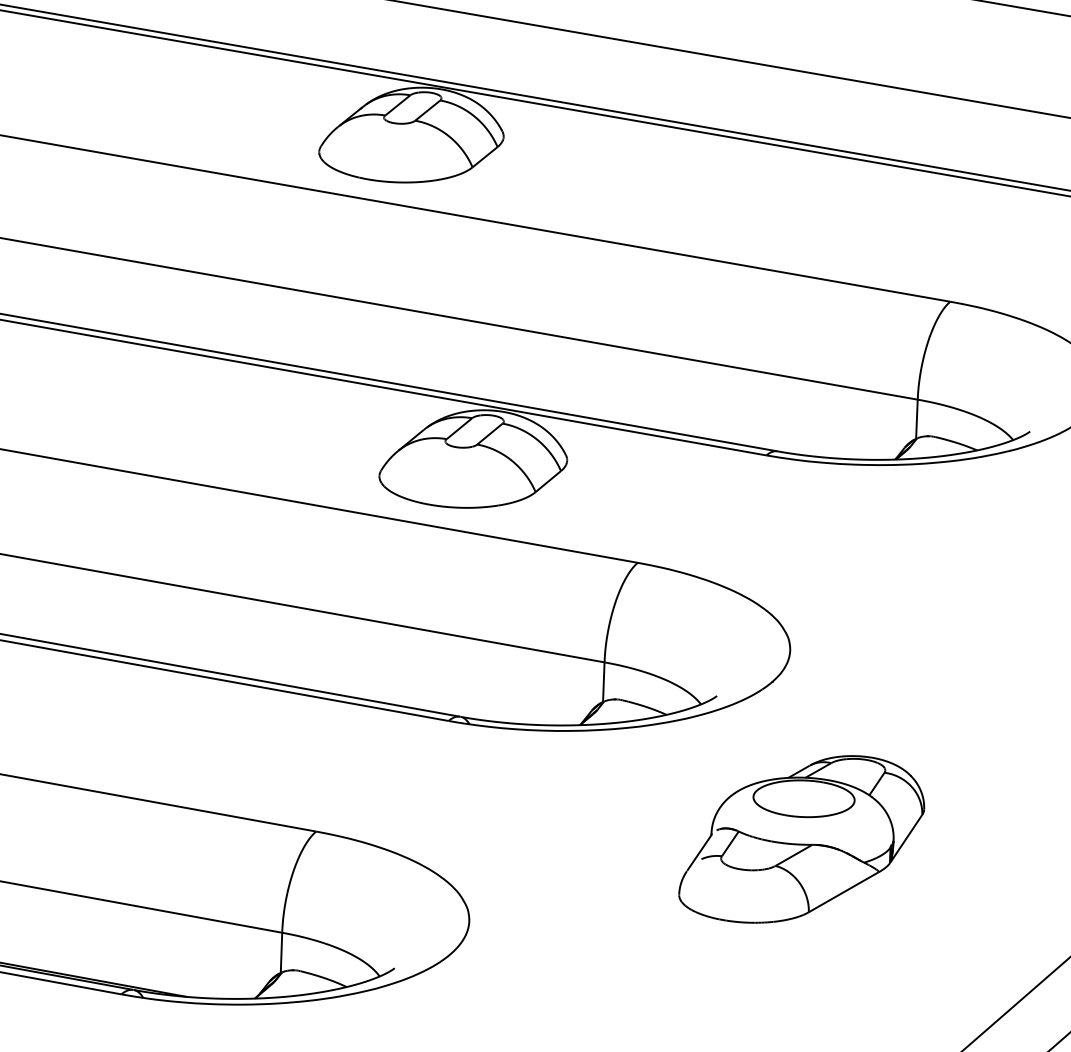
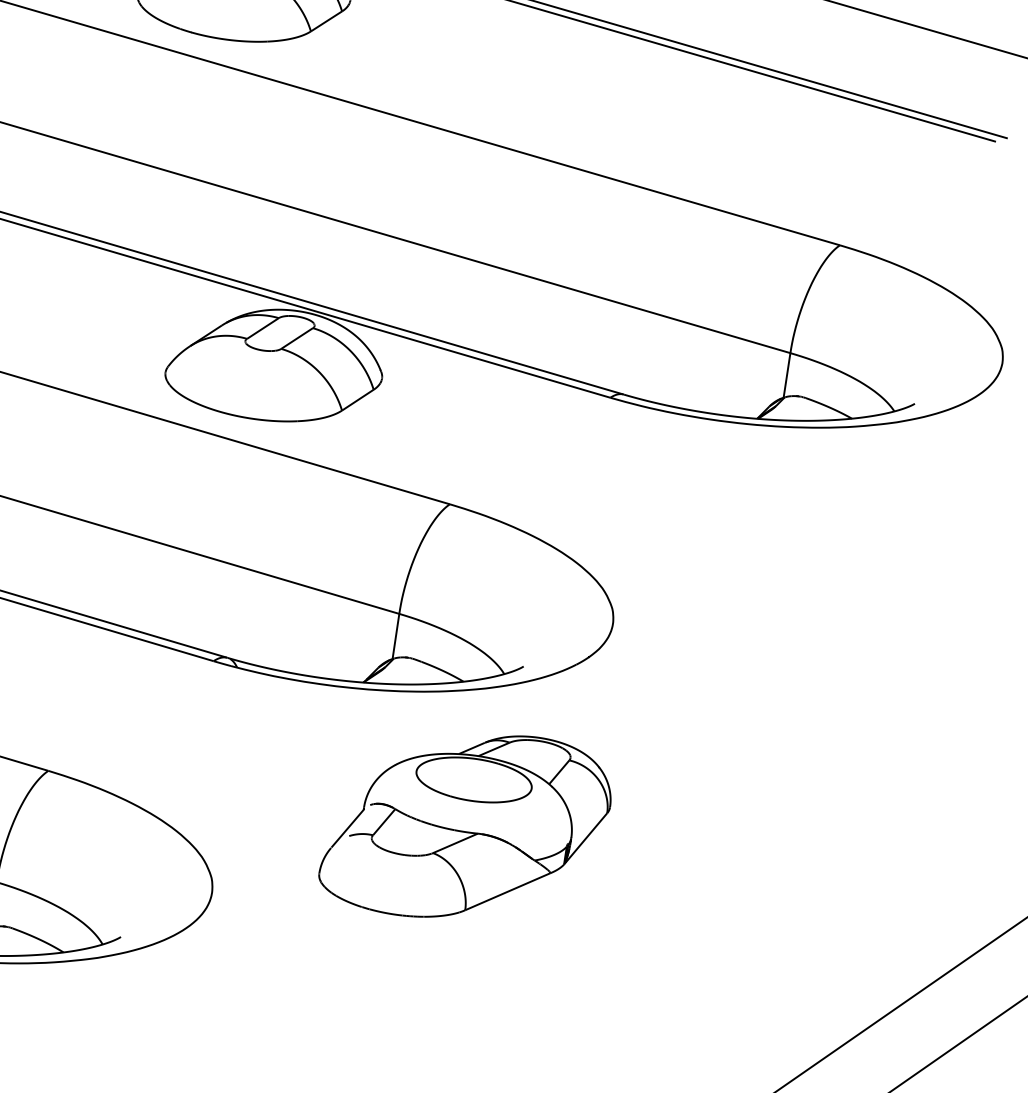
part: (801, 839) -> (466, 826), moved

